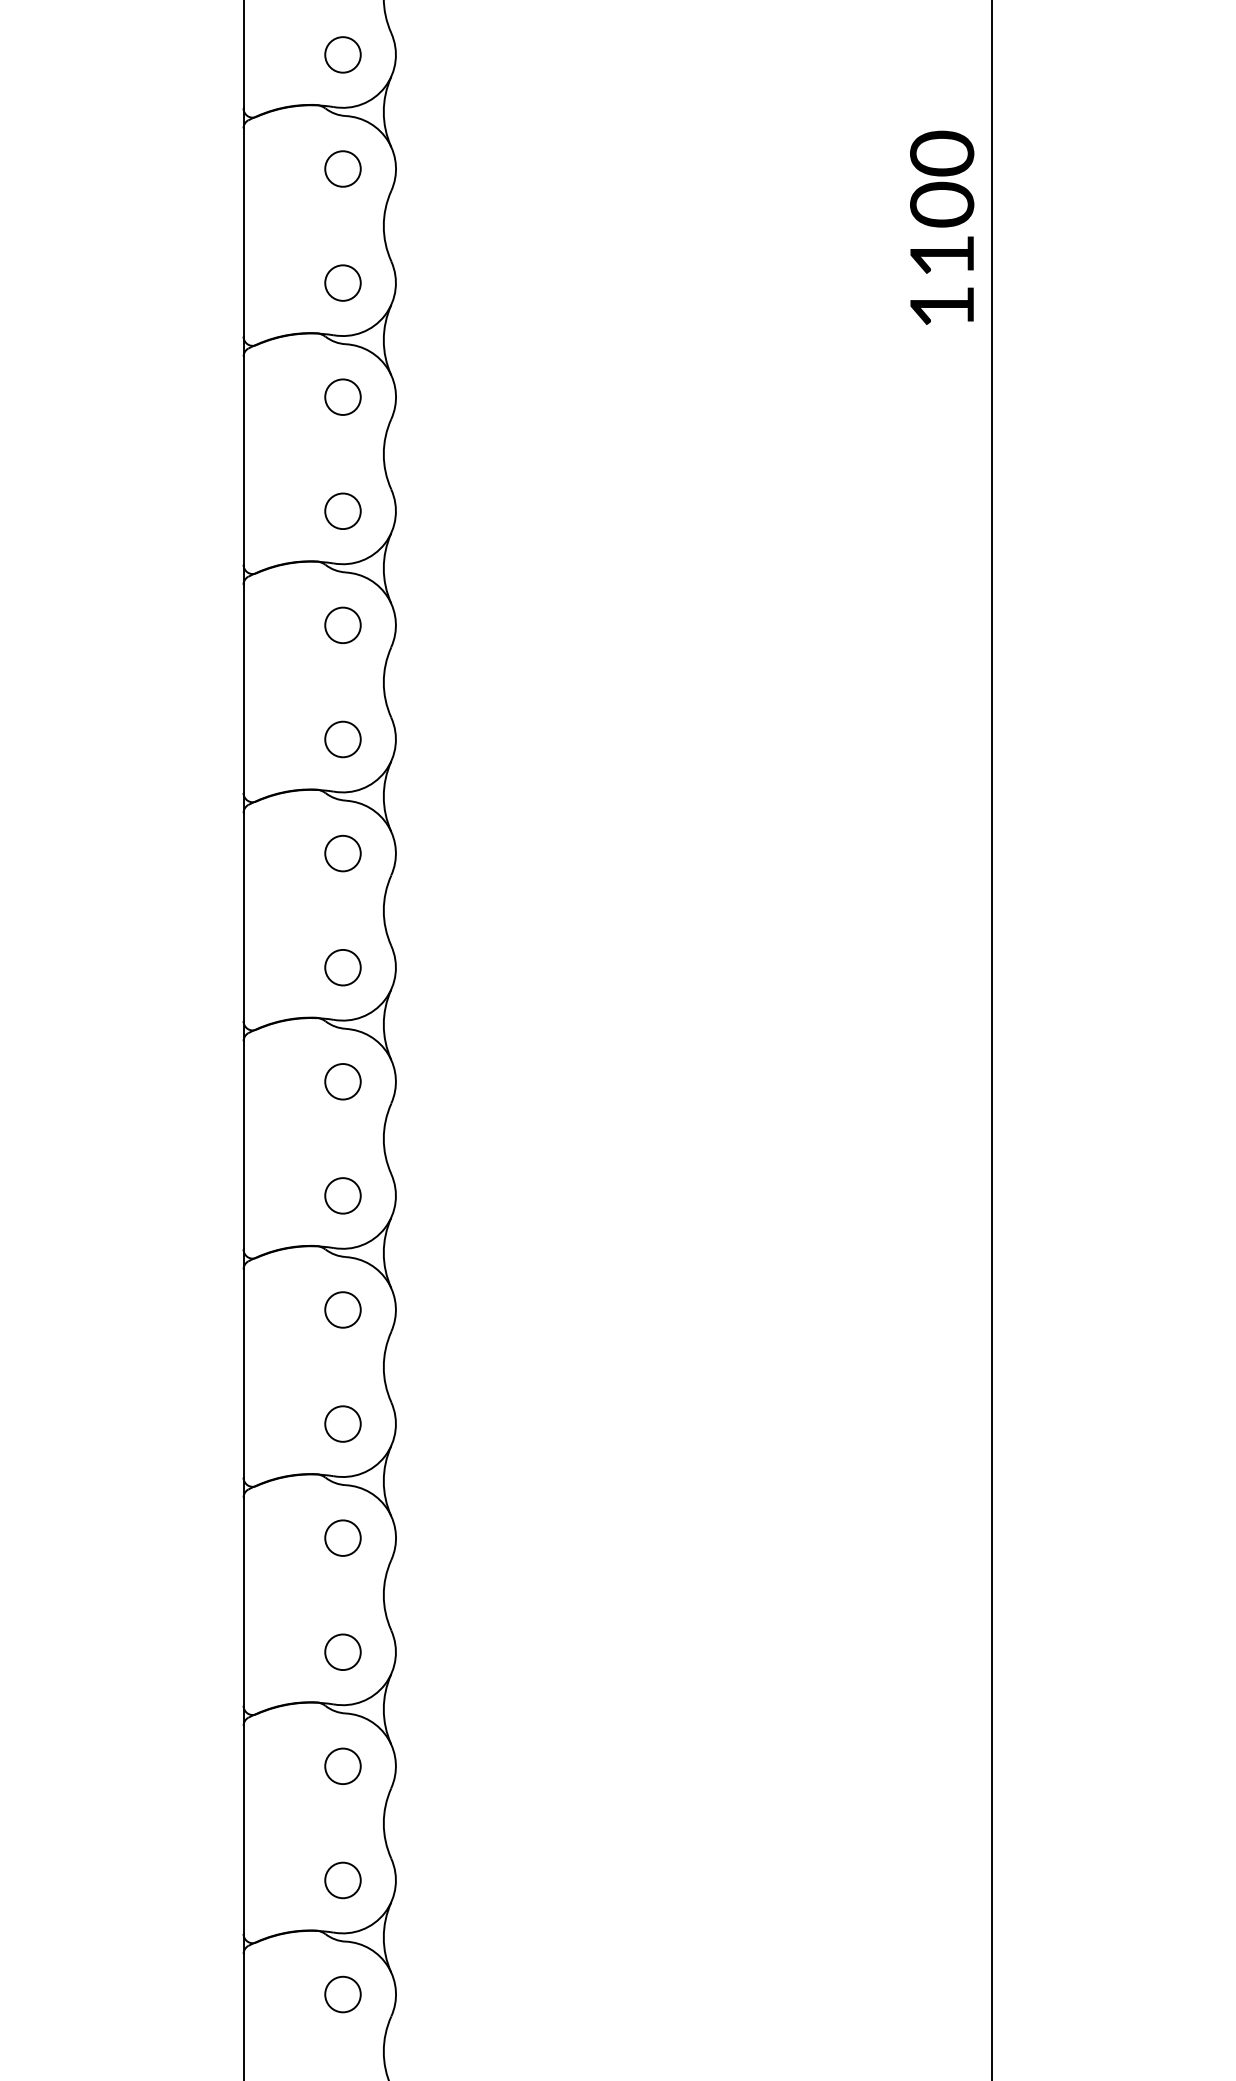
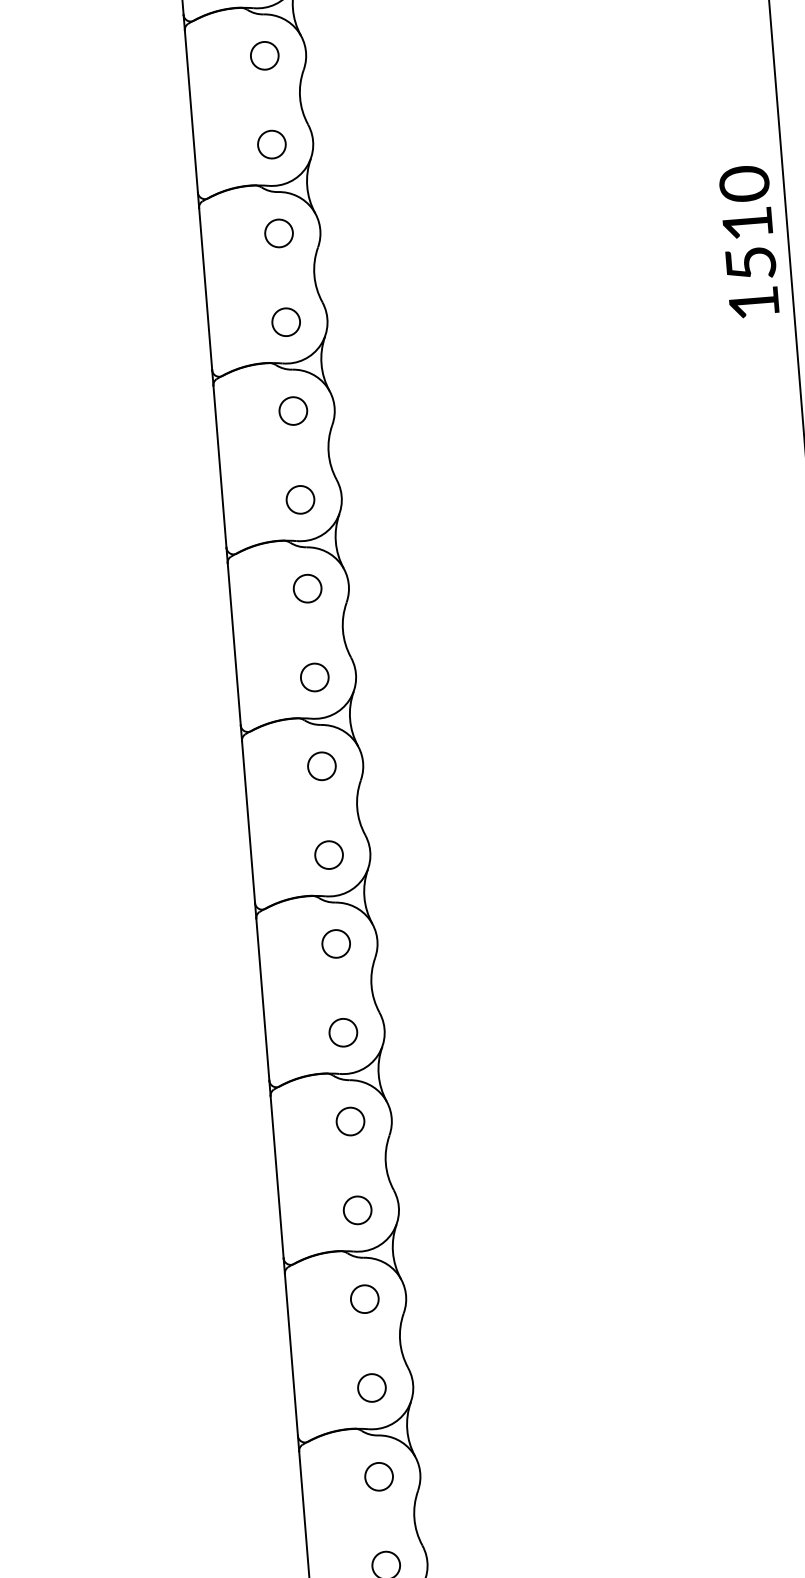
text: (942, 228) -> (749, 242), 1100 -> 1510

